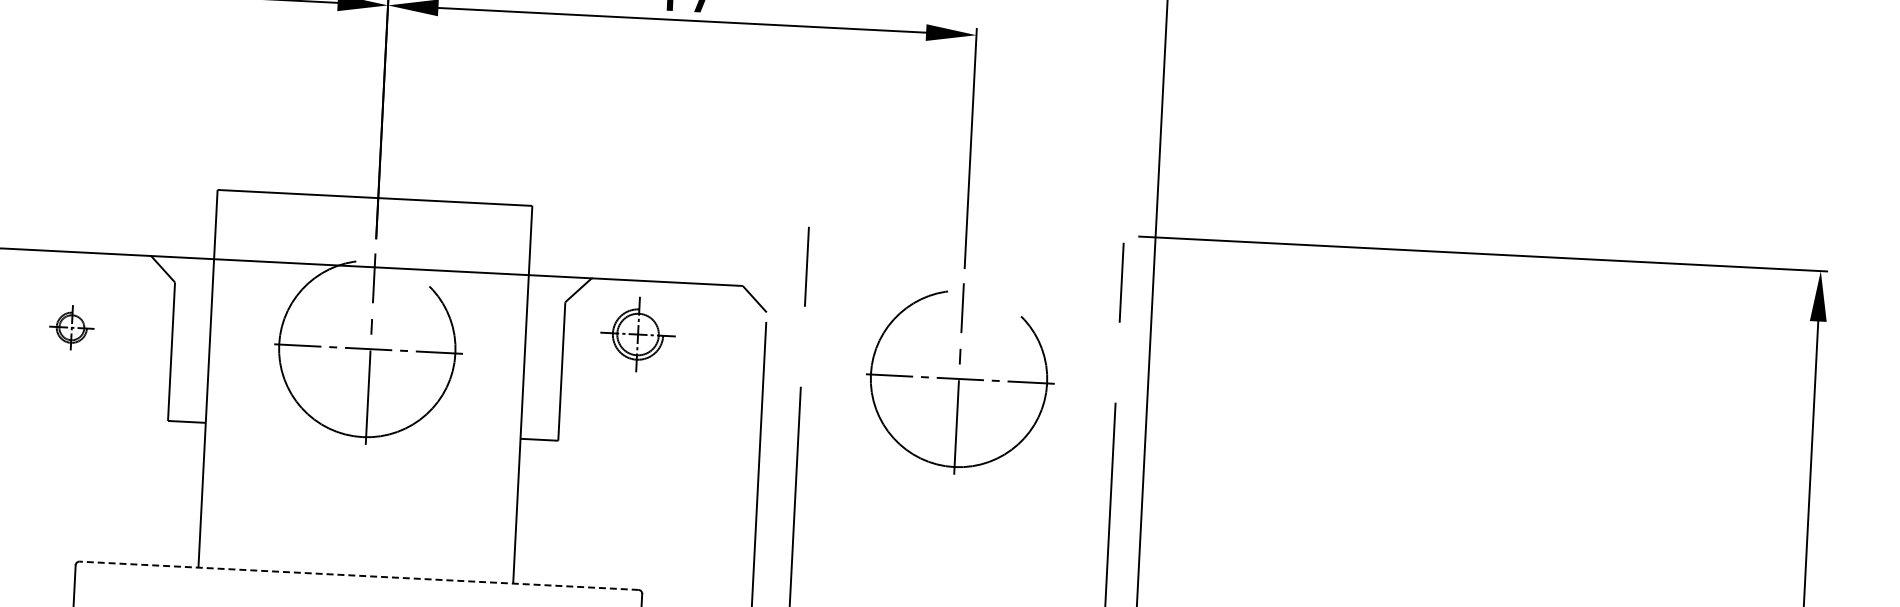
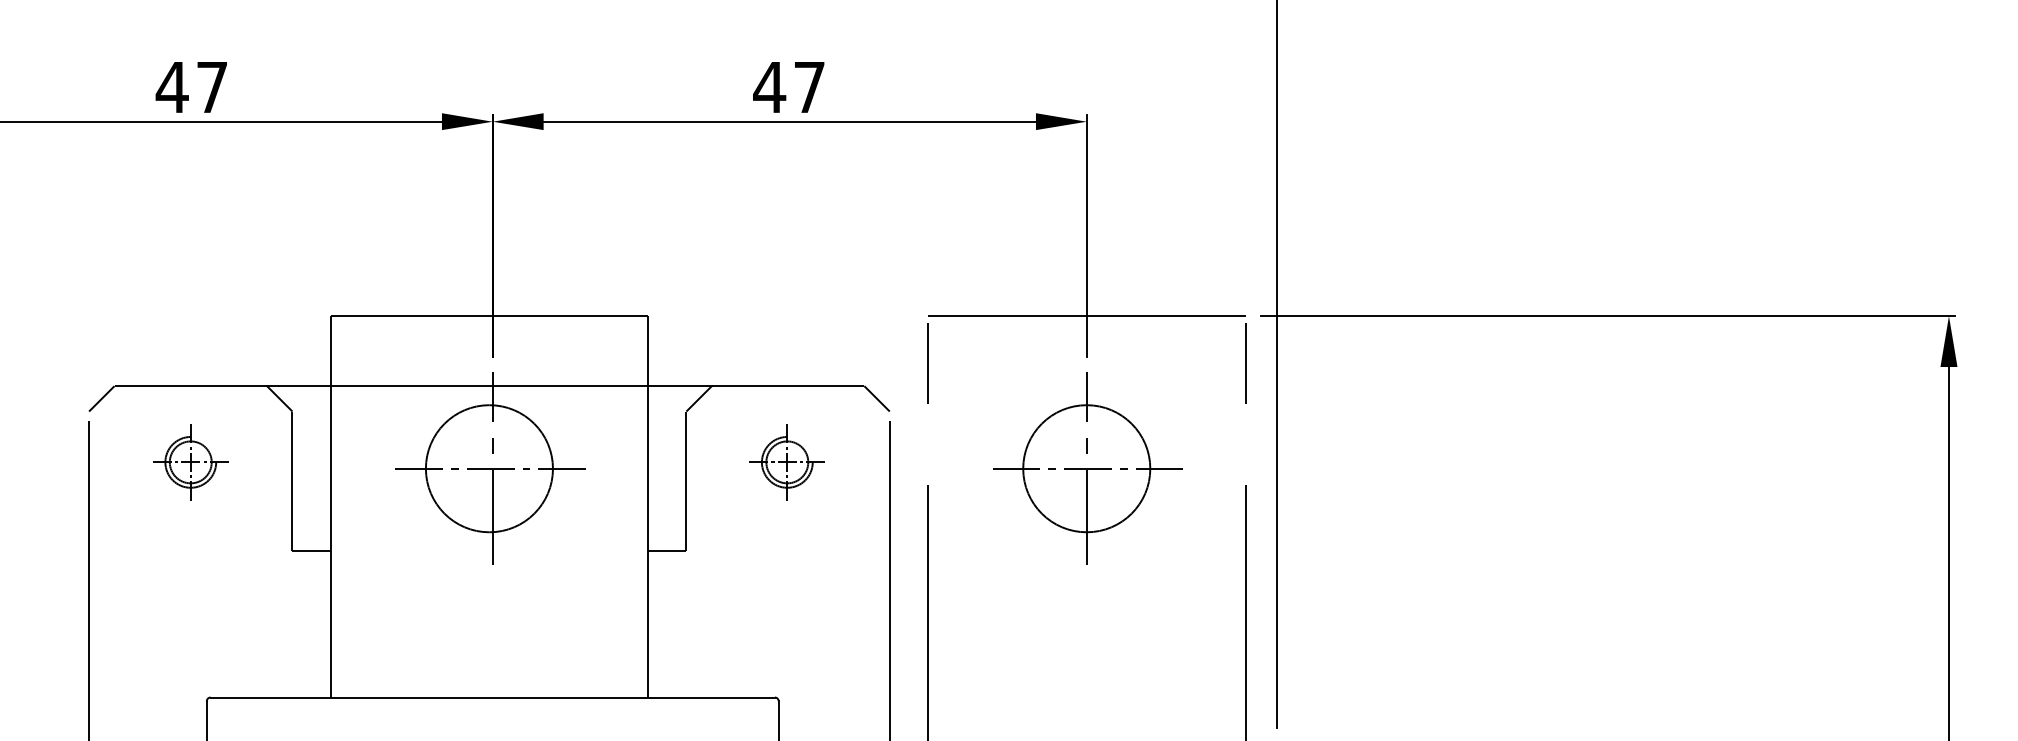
line: (966, 228) -> (1086, 316), added
part: (71, 327) -> (190, 462), size x1.67
part: (637, 334) -> (786, 462), moved
circle: (366, 348) -> (488, 468), size x0.71
circle: (958, 378) -> (1086, 468), size x0.71
line: (358, 575) -> (492, 697), dashed -> solid

